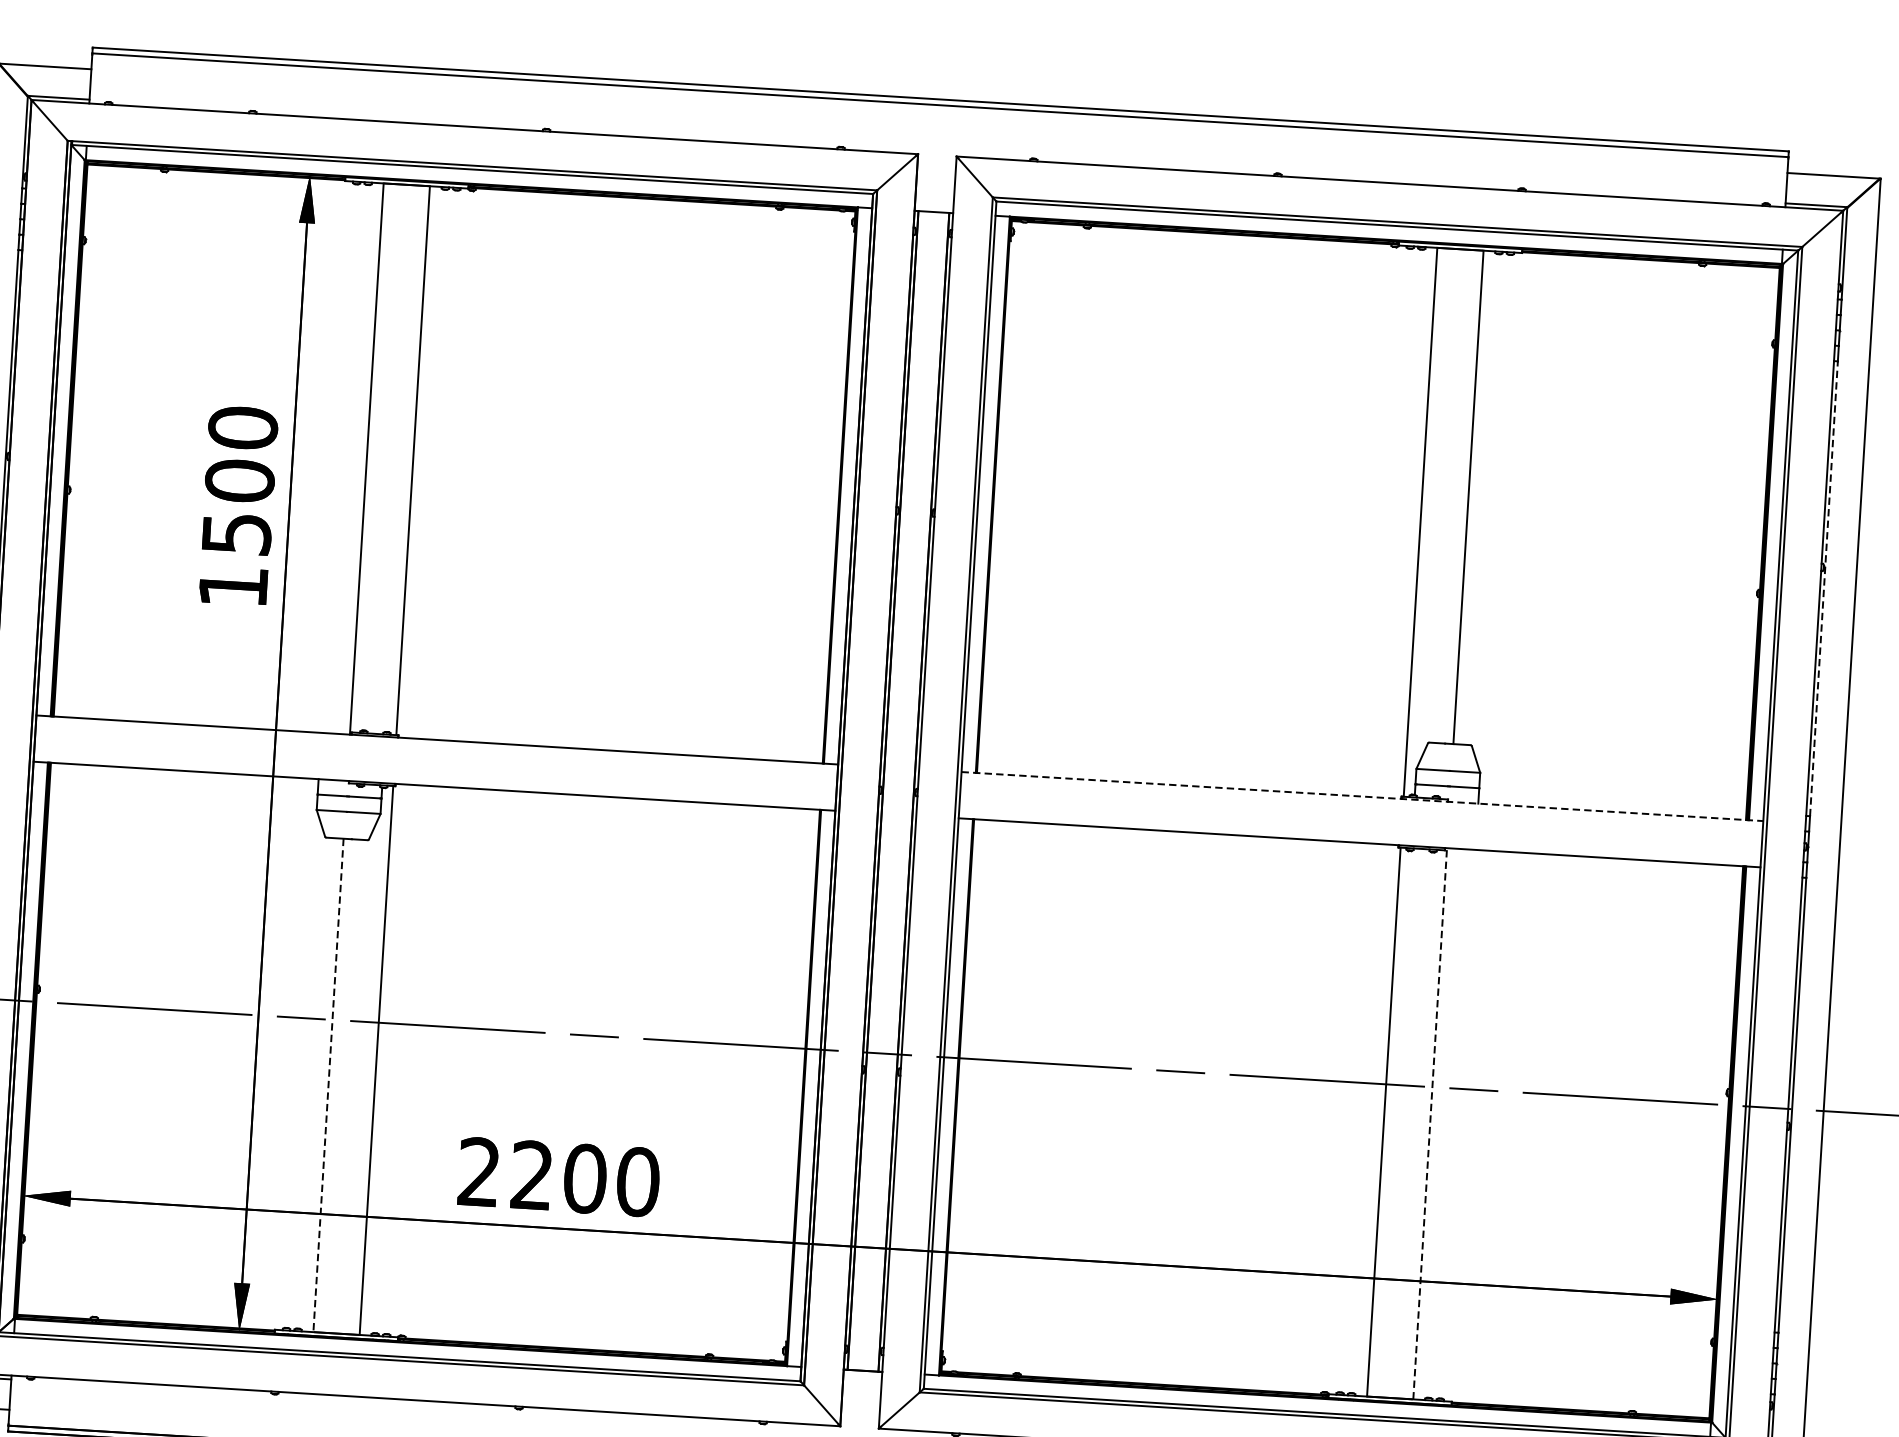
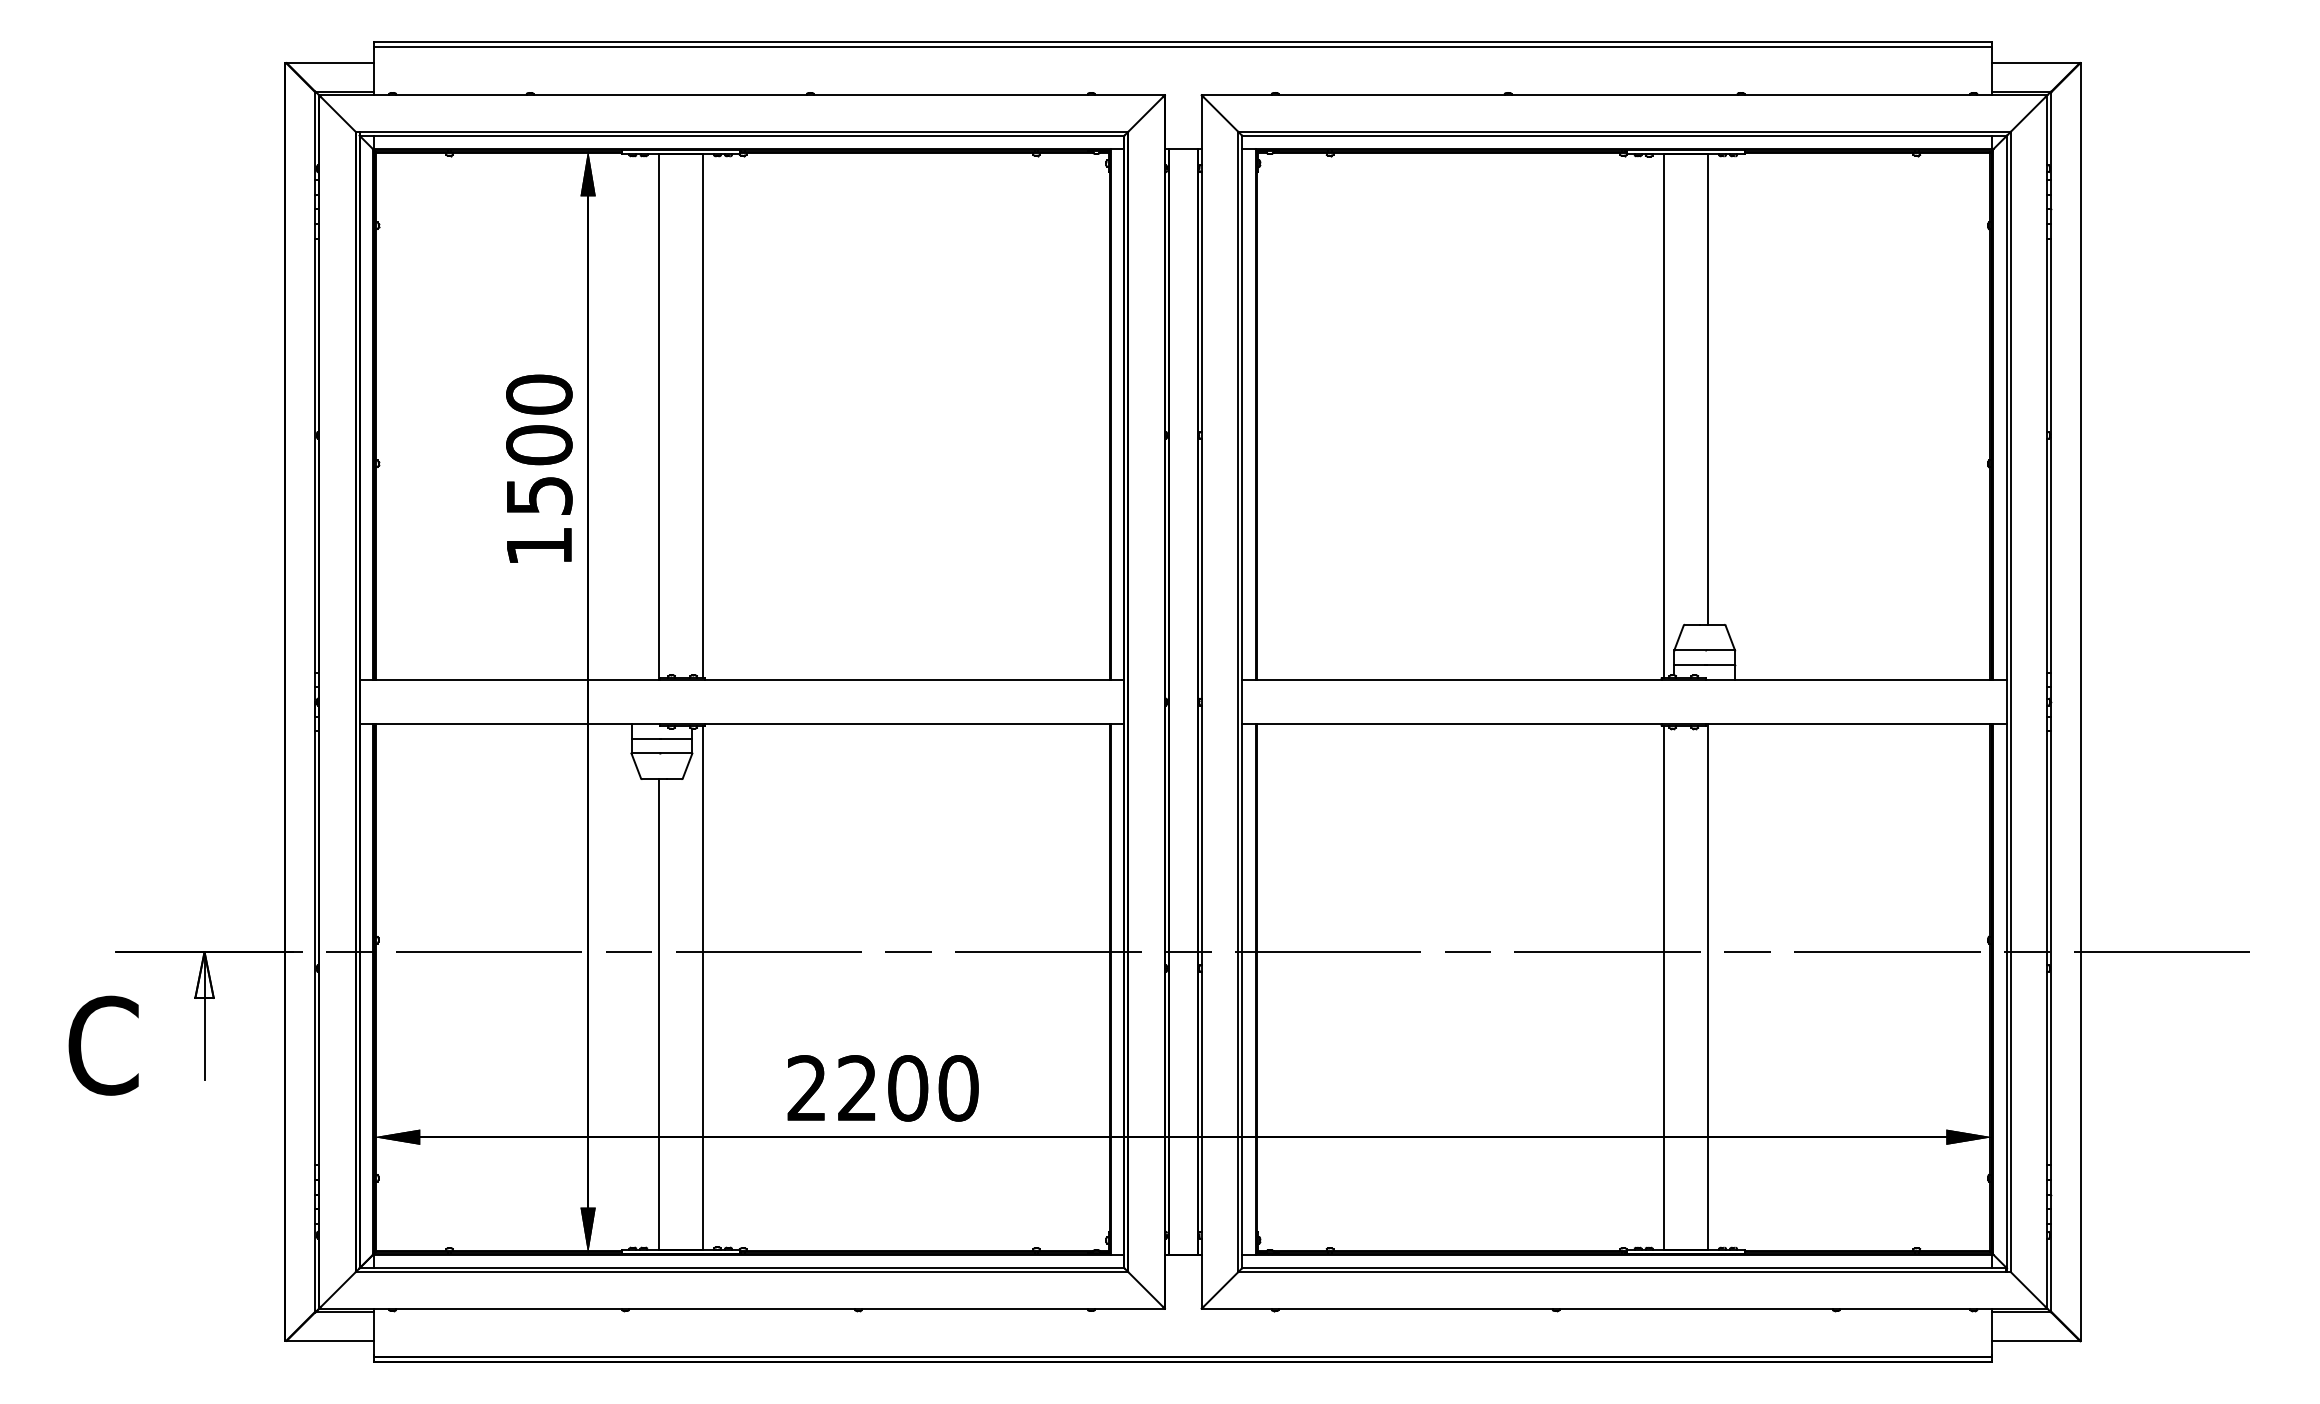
line: (1824, 588) -> (2051, 455), dashed -> solid
line: (1363, 796) -> (1625, 679), dashed -> solid
line: (328, 1086) -> (658, 1015), dashed -> solid
line: (1429, 1123) -> (1707, 986), dashed -> solid

